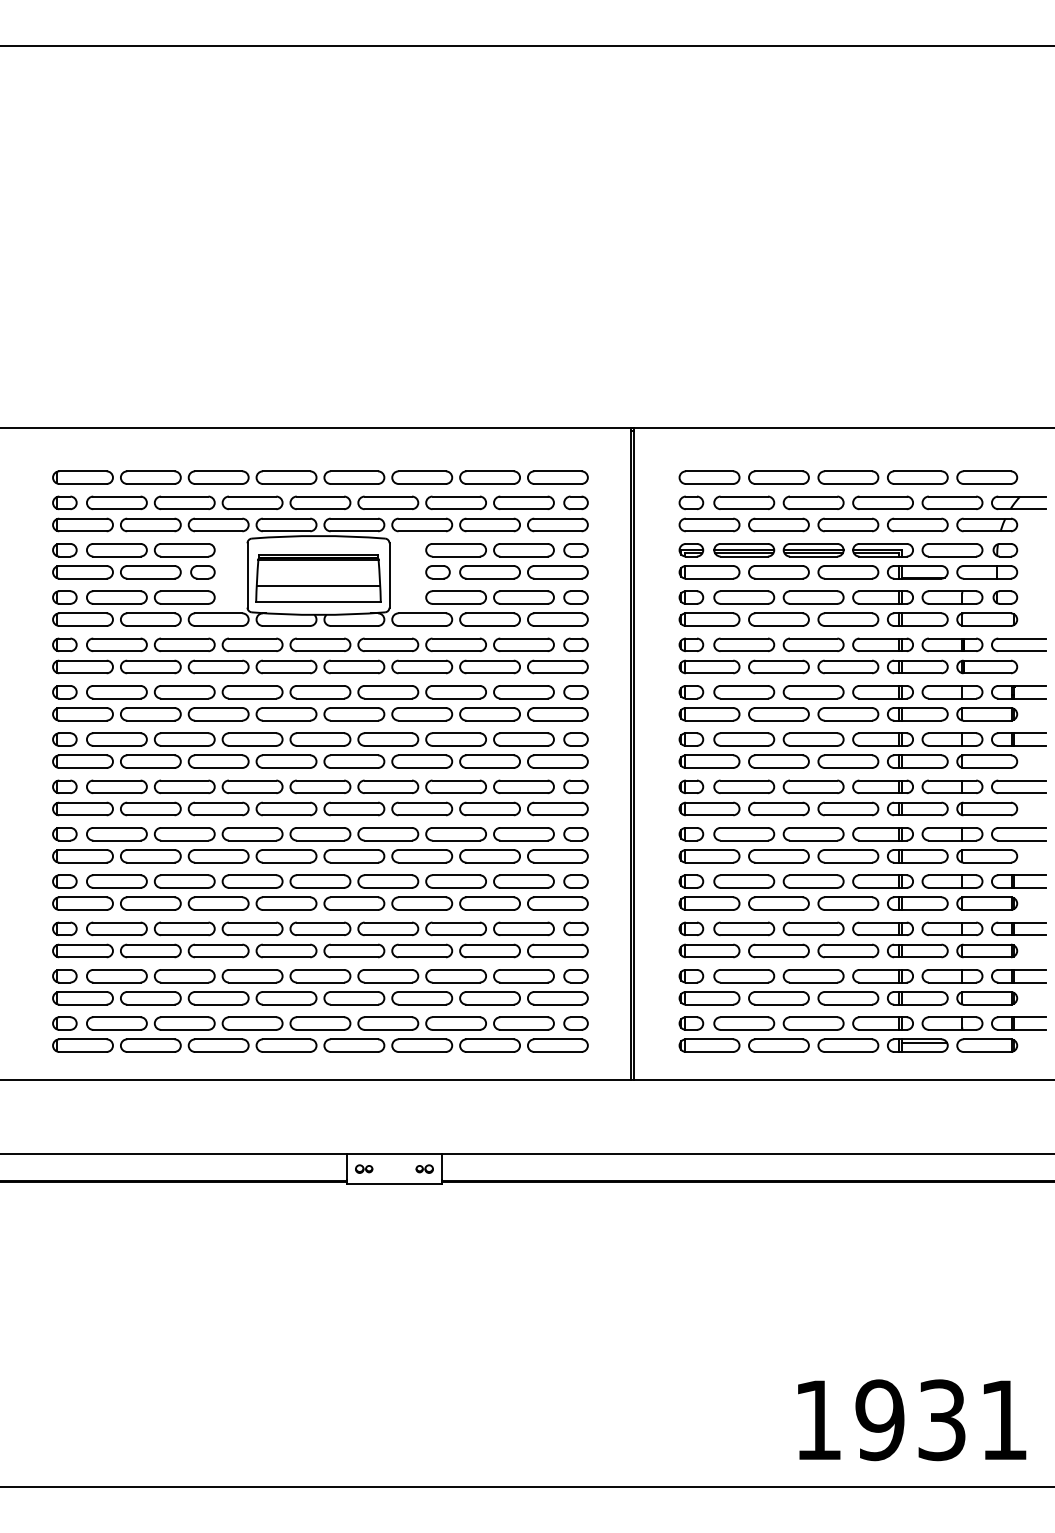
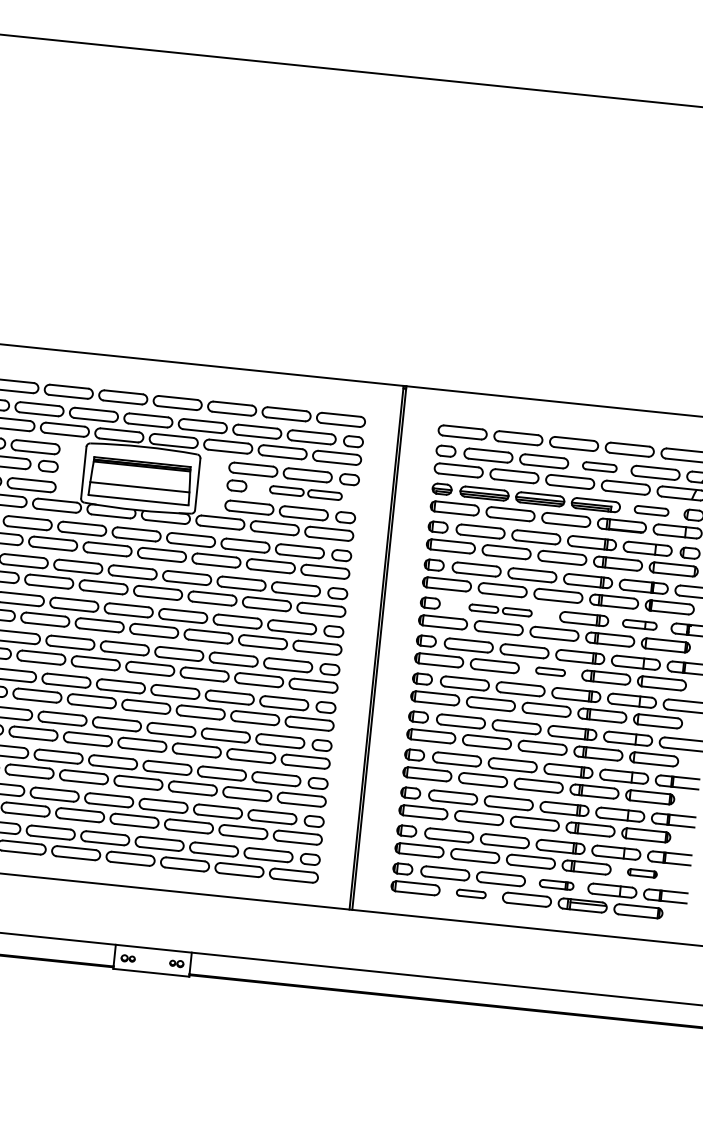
part: (882, 502) -> (599, 466), size x0.7
part: (952, 550) -> (651, 511), size x0.7
part: (523, 572) -> (305, 493), size x0.7
part: (778, 692) -> (500, 610), size x0.6
part: (952, 692) -> (639, 625), size x0.7
part: (848, 761) -> (550, 671), size x0.6
part: (987, 998) -> (642, 873), size x0.6
part: (882, 1023) -> (556, 884), size x0.7
part: (778, 1045) -> (470, 893), size x0.6

